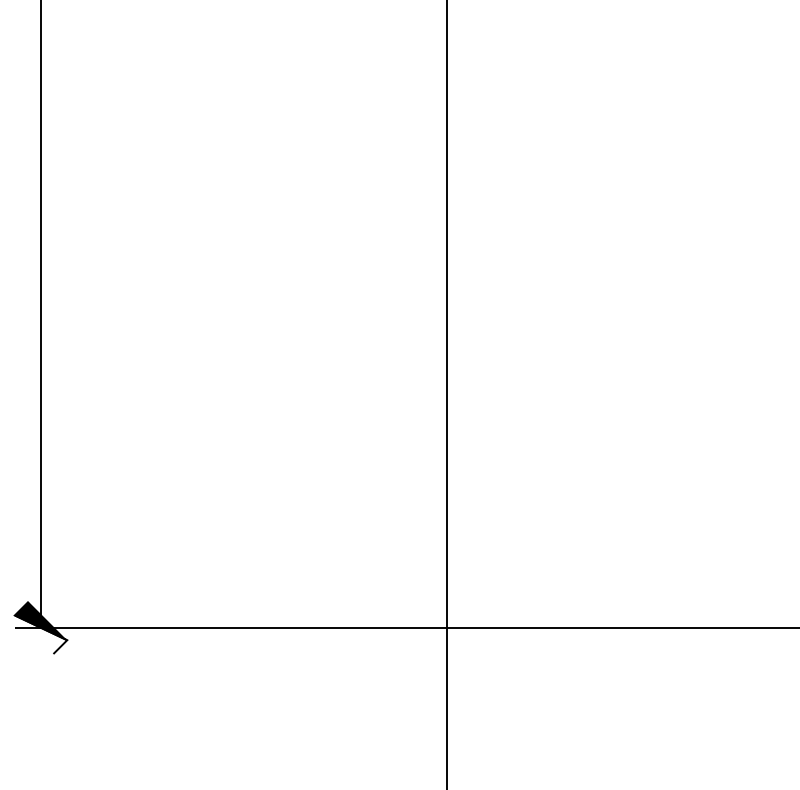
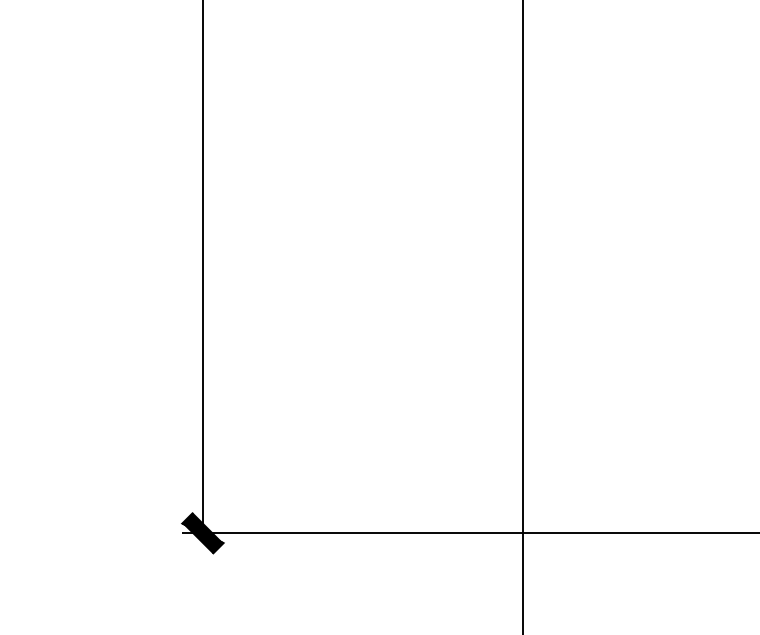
fill: (40, 634) -> (202, 538), added

